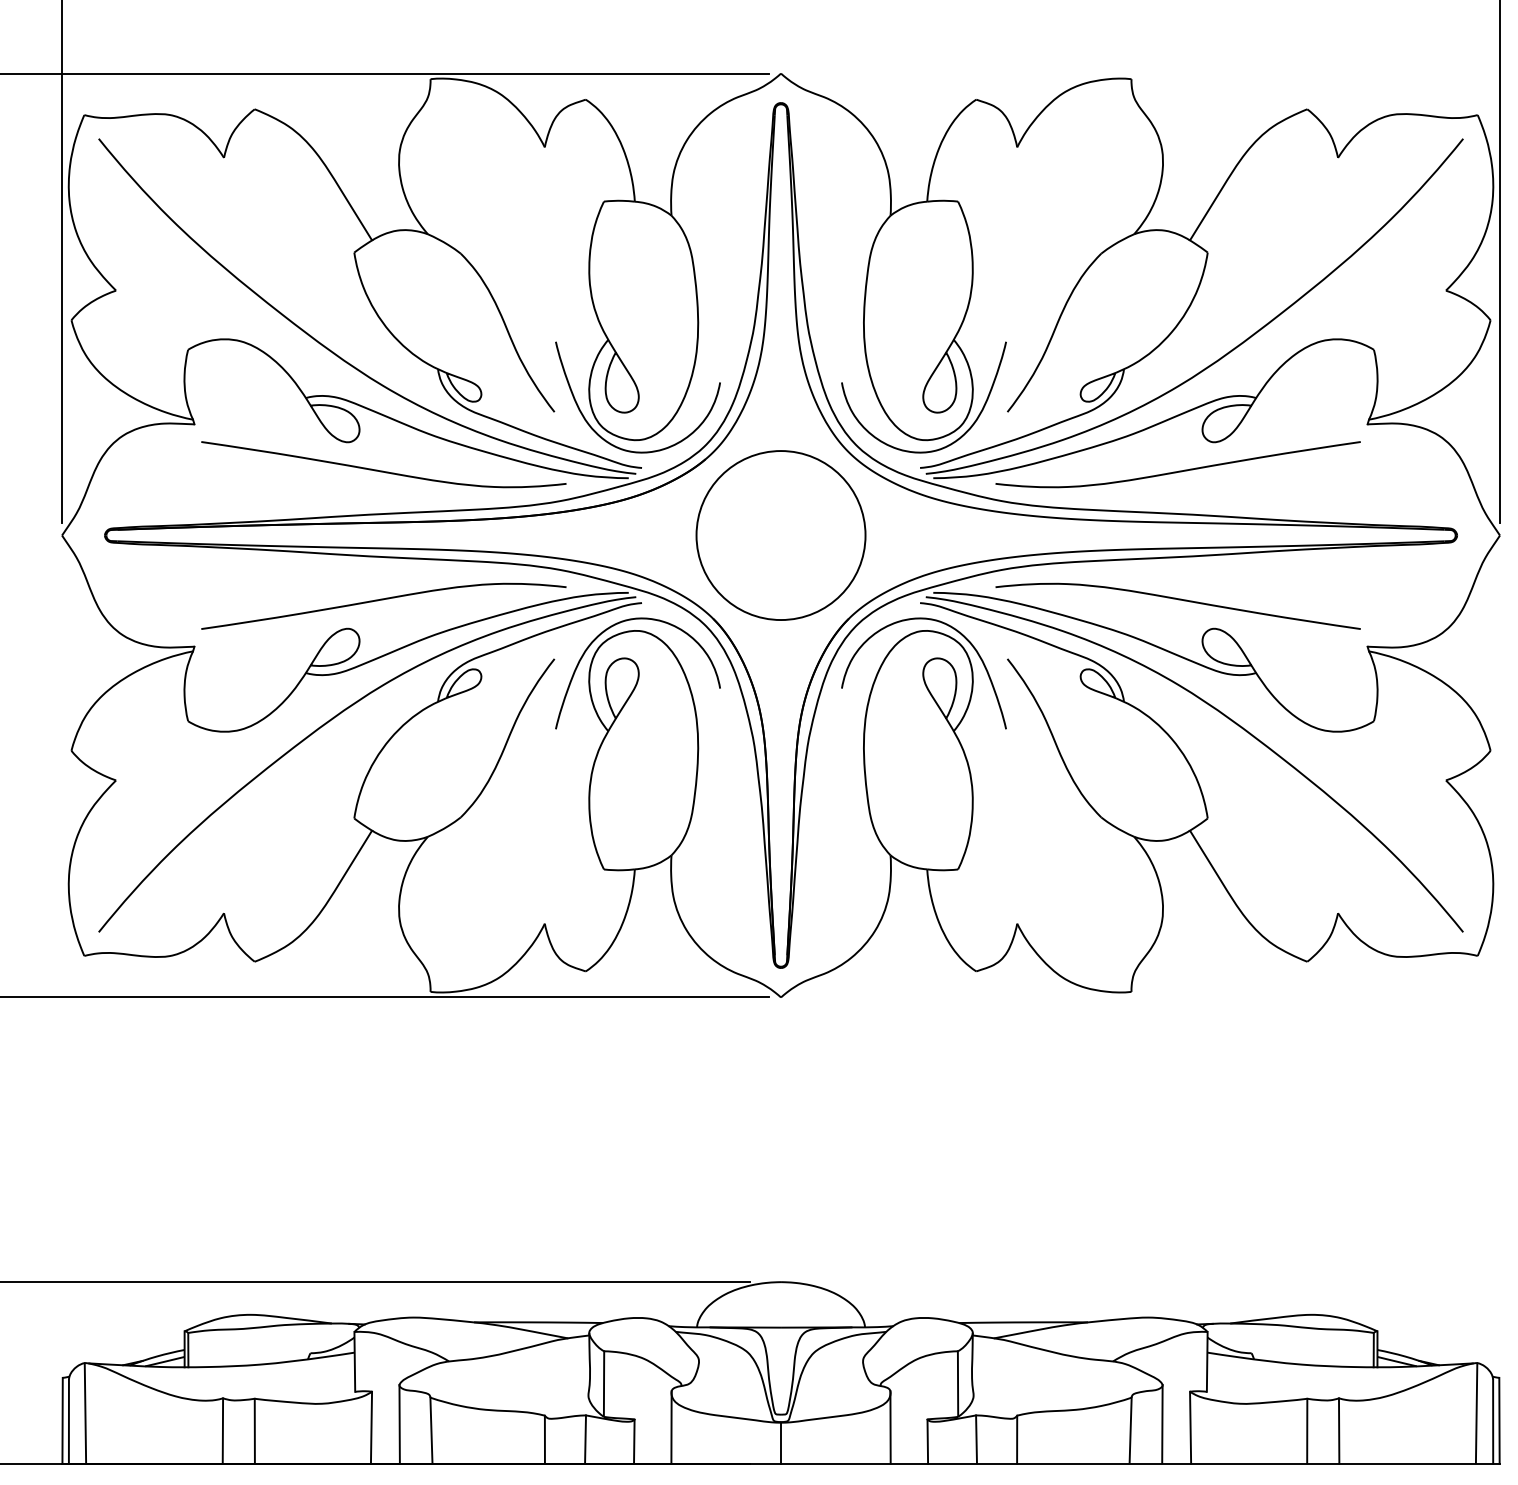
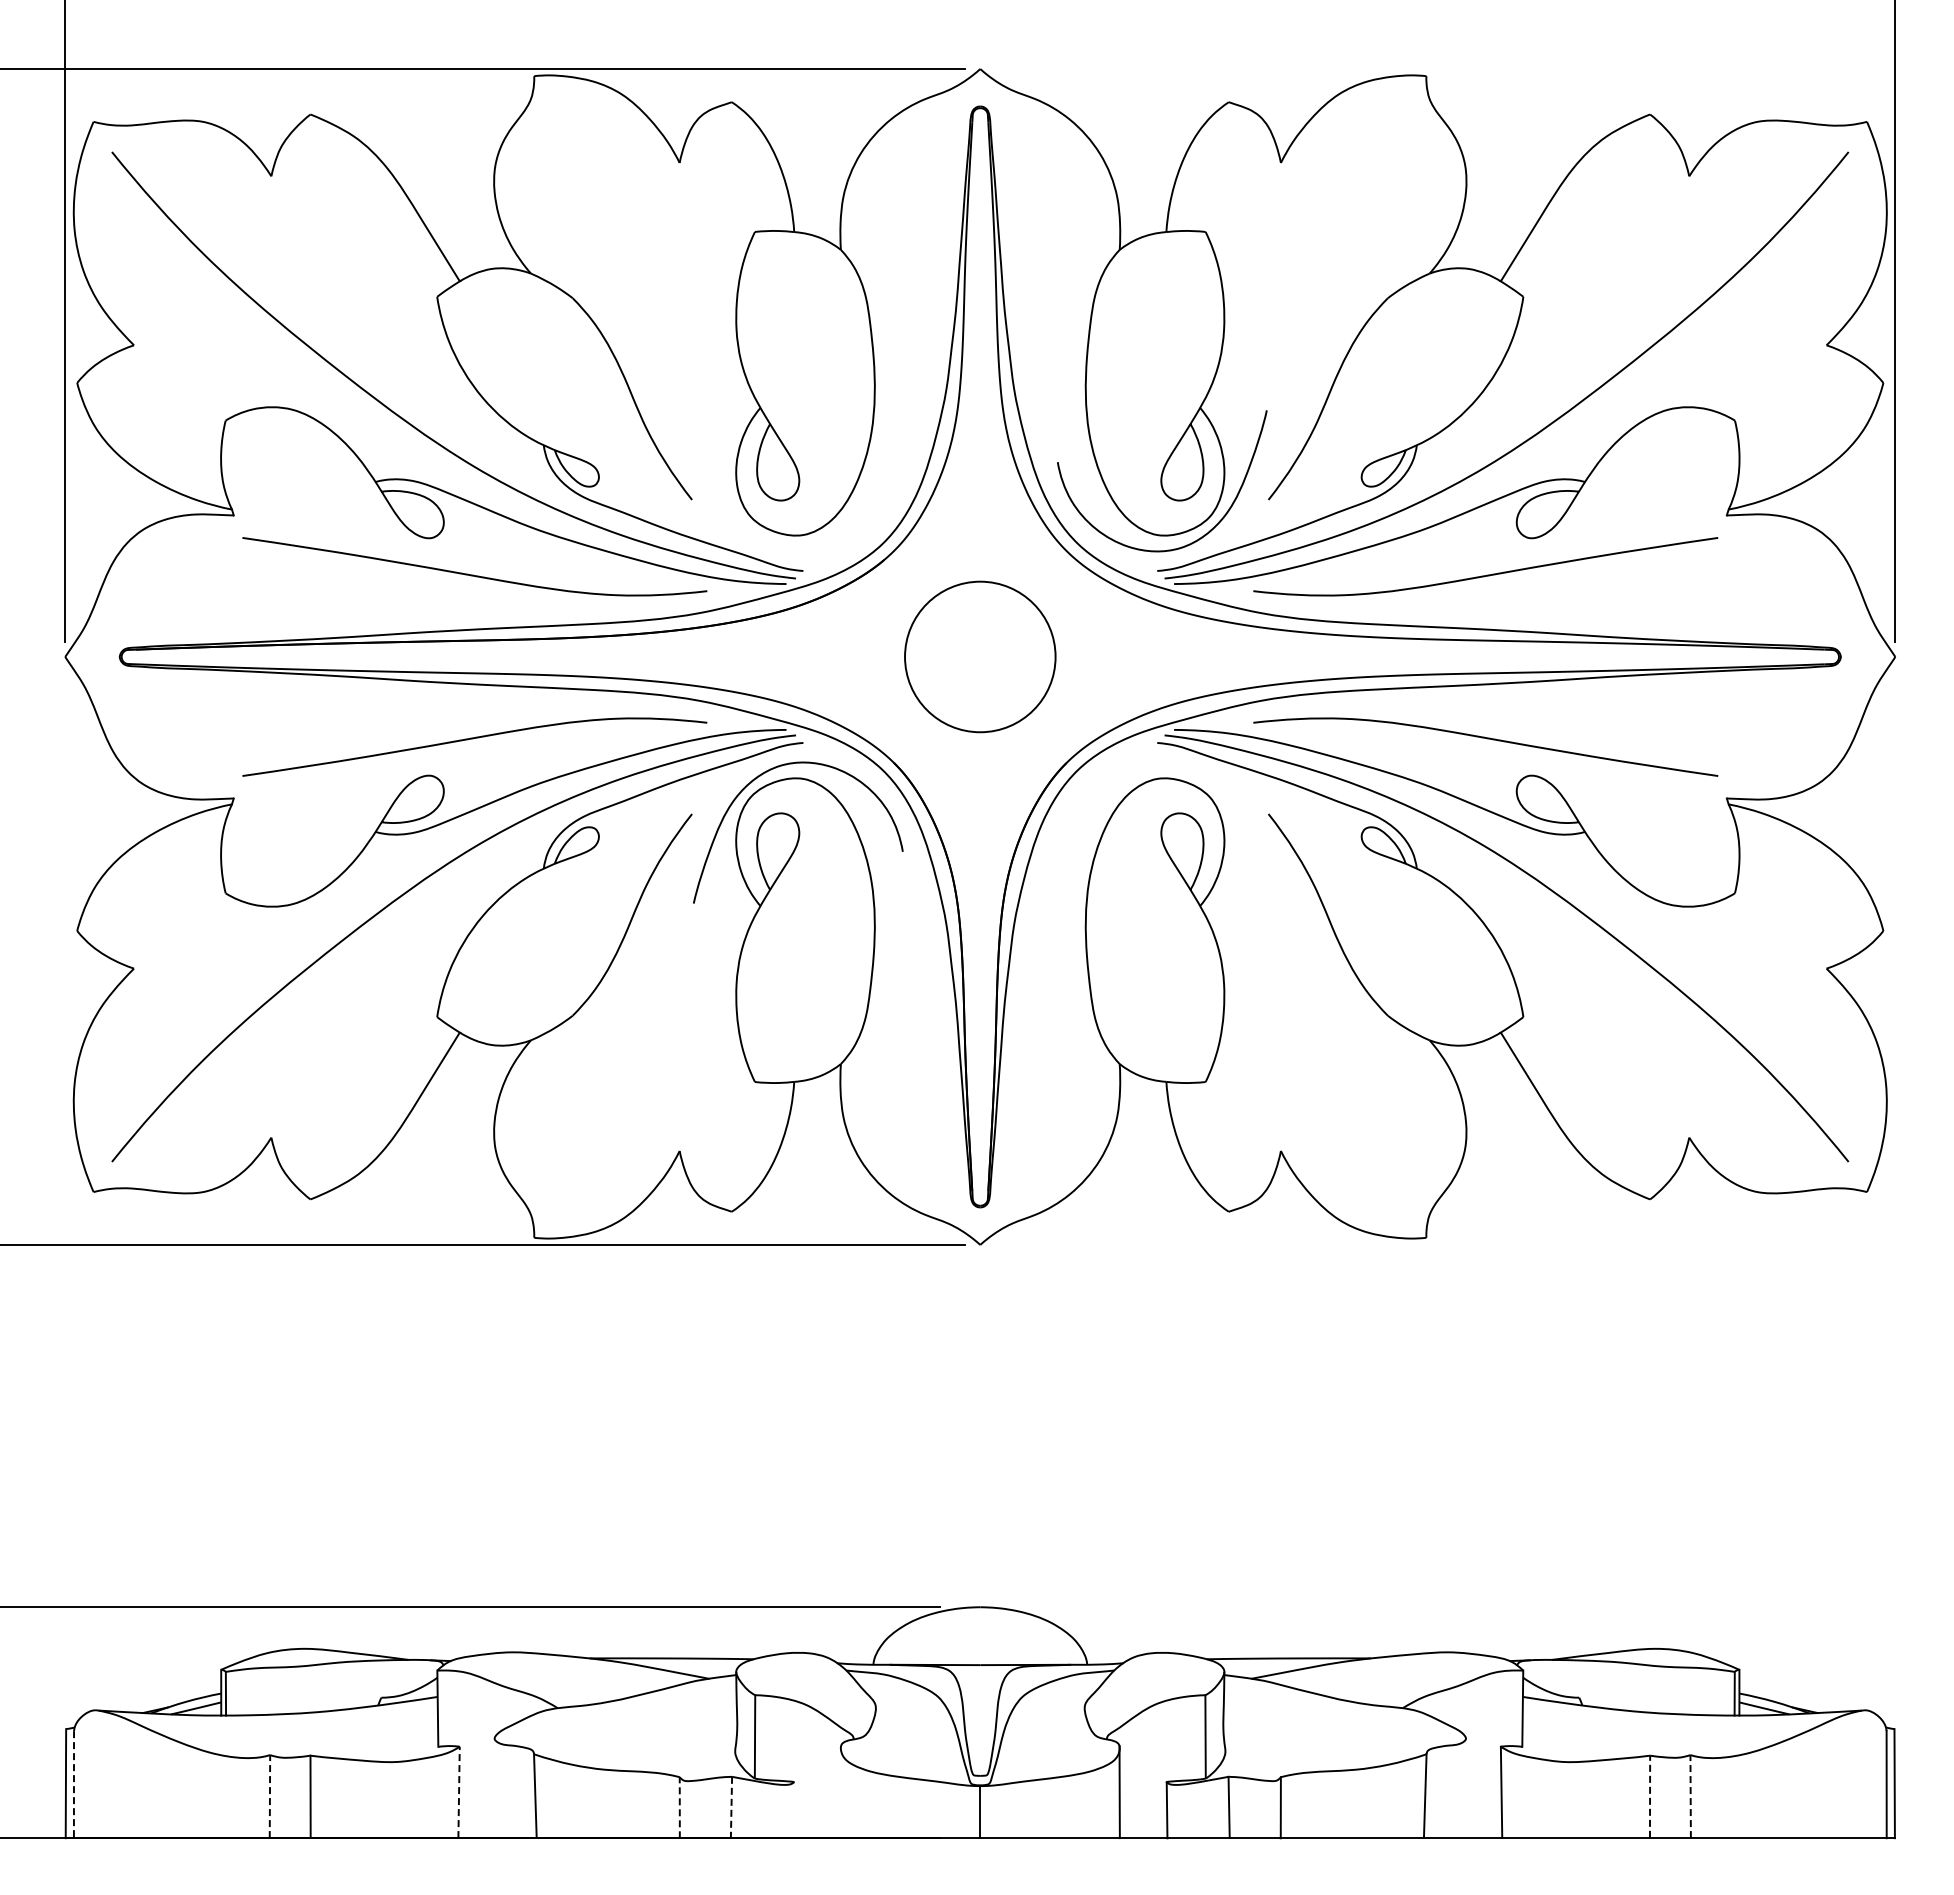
curve: (609, 442) -> (762, 538), removed
circle: (780, 535) -> (979, 656), size x0.7
curve: (943, 623) -> (1186, 769), removed
line: (85, 1412) -> (94, 1773), removed
line: (1476, 1412) -> (1865, 1773), removed
line: (68, 1421) -> (73, 1784), solid -> dashed
line: (399, 1423) -> (494, 1787), removed
line: (1162, 1423) -> (1465, 1787), removed
line: (371, 1427) -> (459, 1792), solid -> dashed
line: (671, 1427) -> (840, 1792), removed
line: (222, 1430) -> (269, 1796), solid -> dashed
line: (1307, 1430) -> (1650, 1796), solid -> dashed
line: (1339, 1430) -> (1690, 1796), solid -> dashed
line: (544, 1439) -> (679, 1807), solid -> dashed
line: (585, 1439) -> (731, 1807), solid -> dashed
line: (634, 1441) -> (793, 1810), removed

